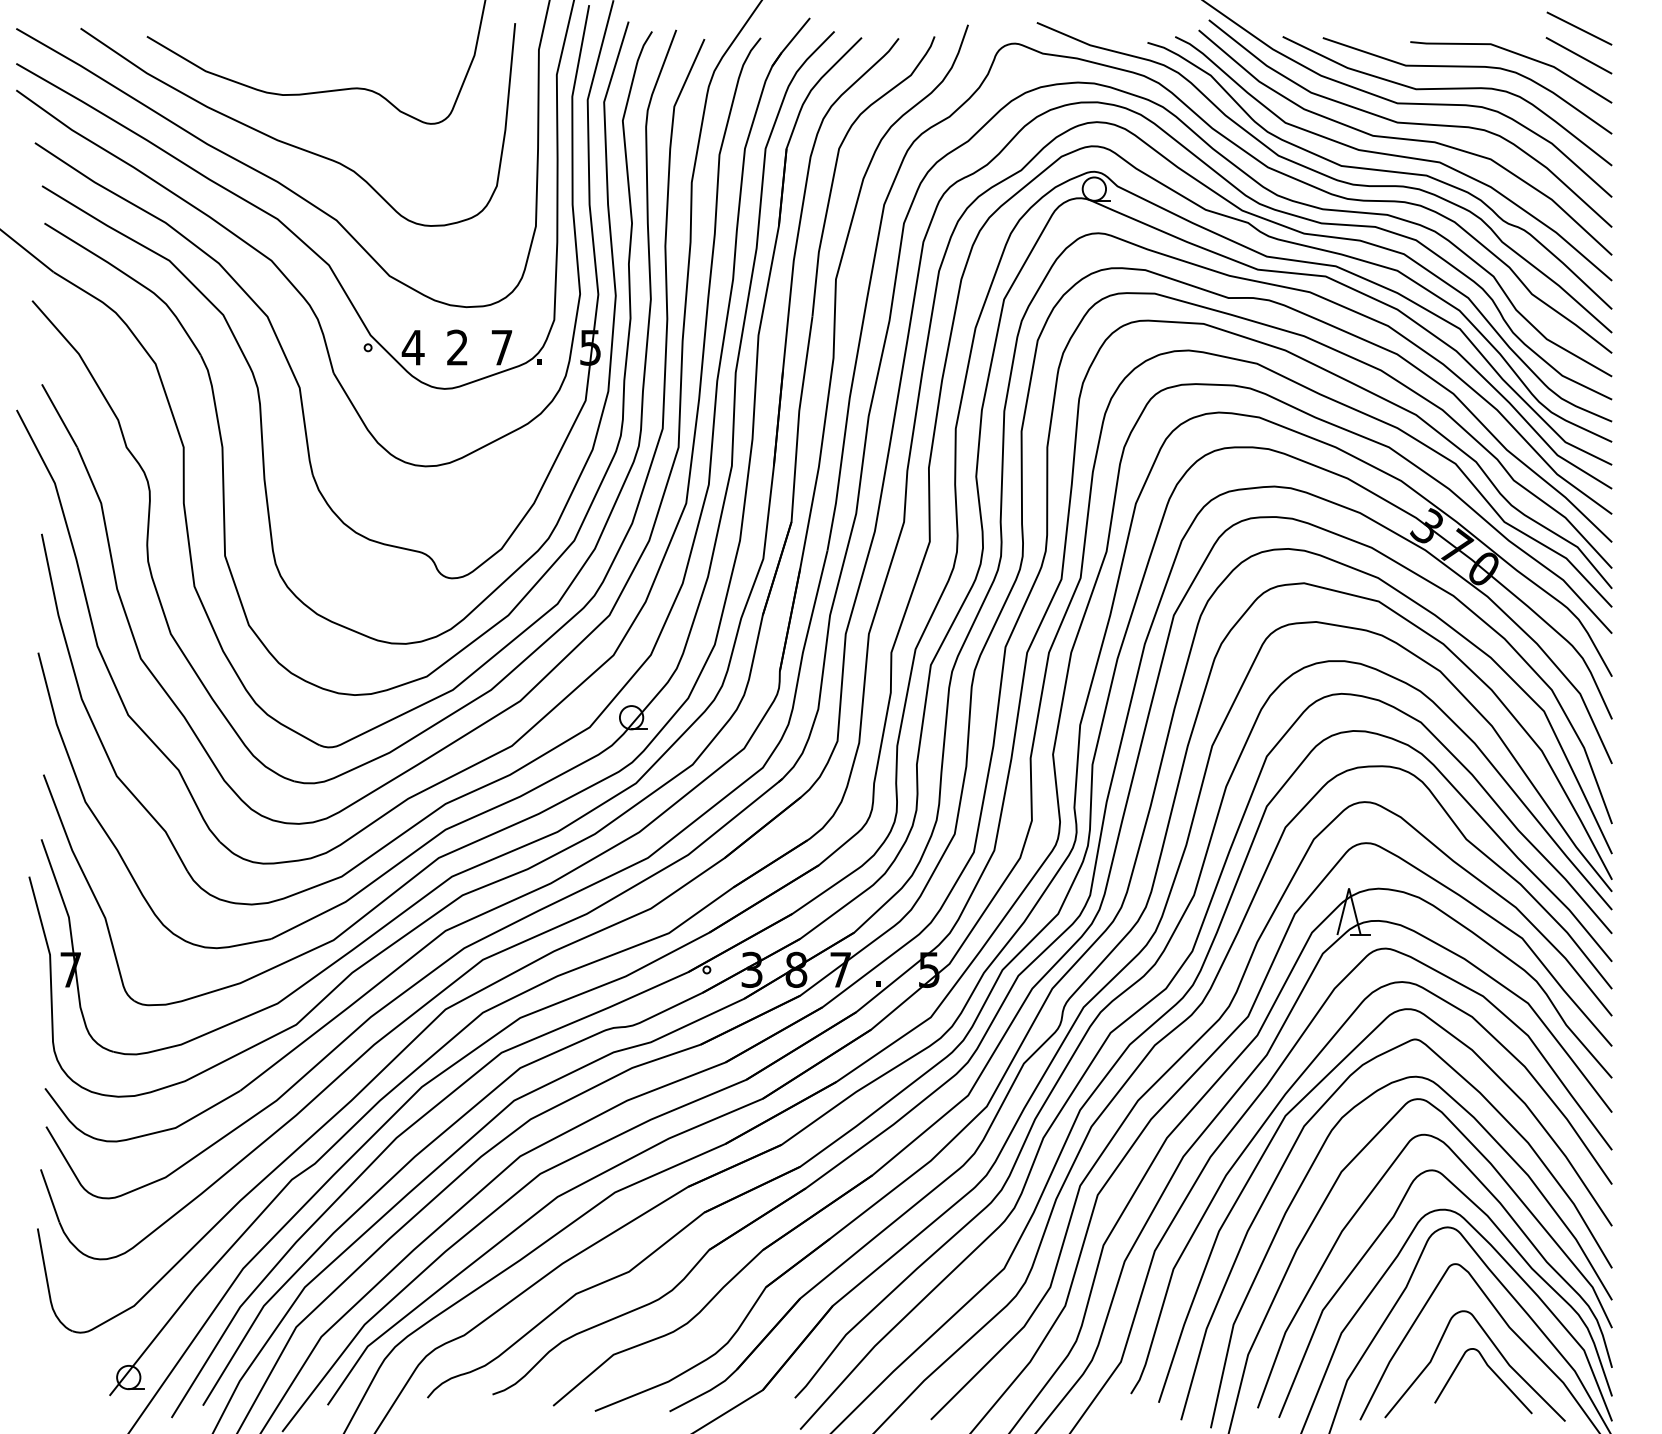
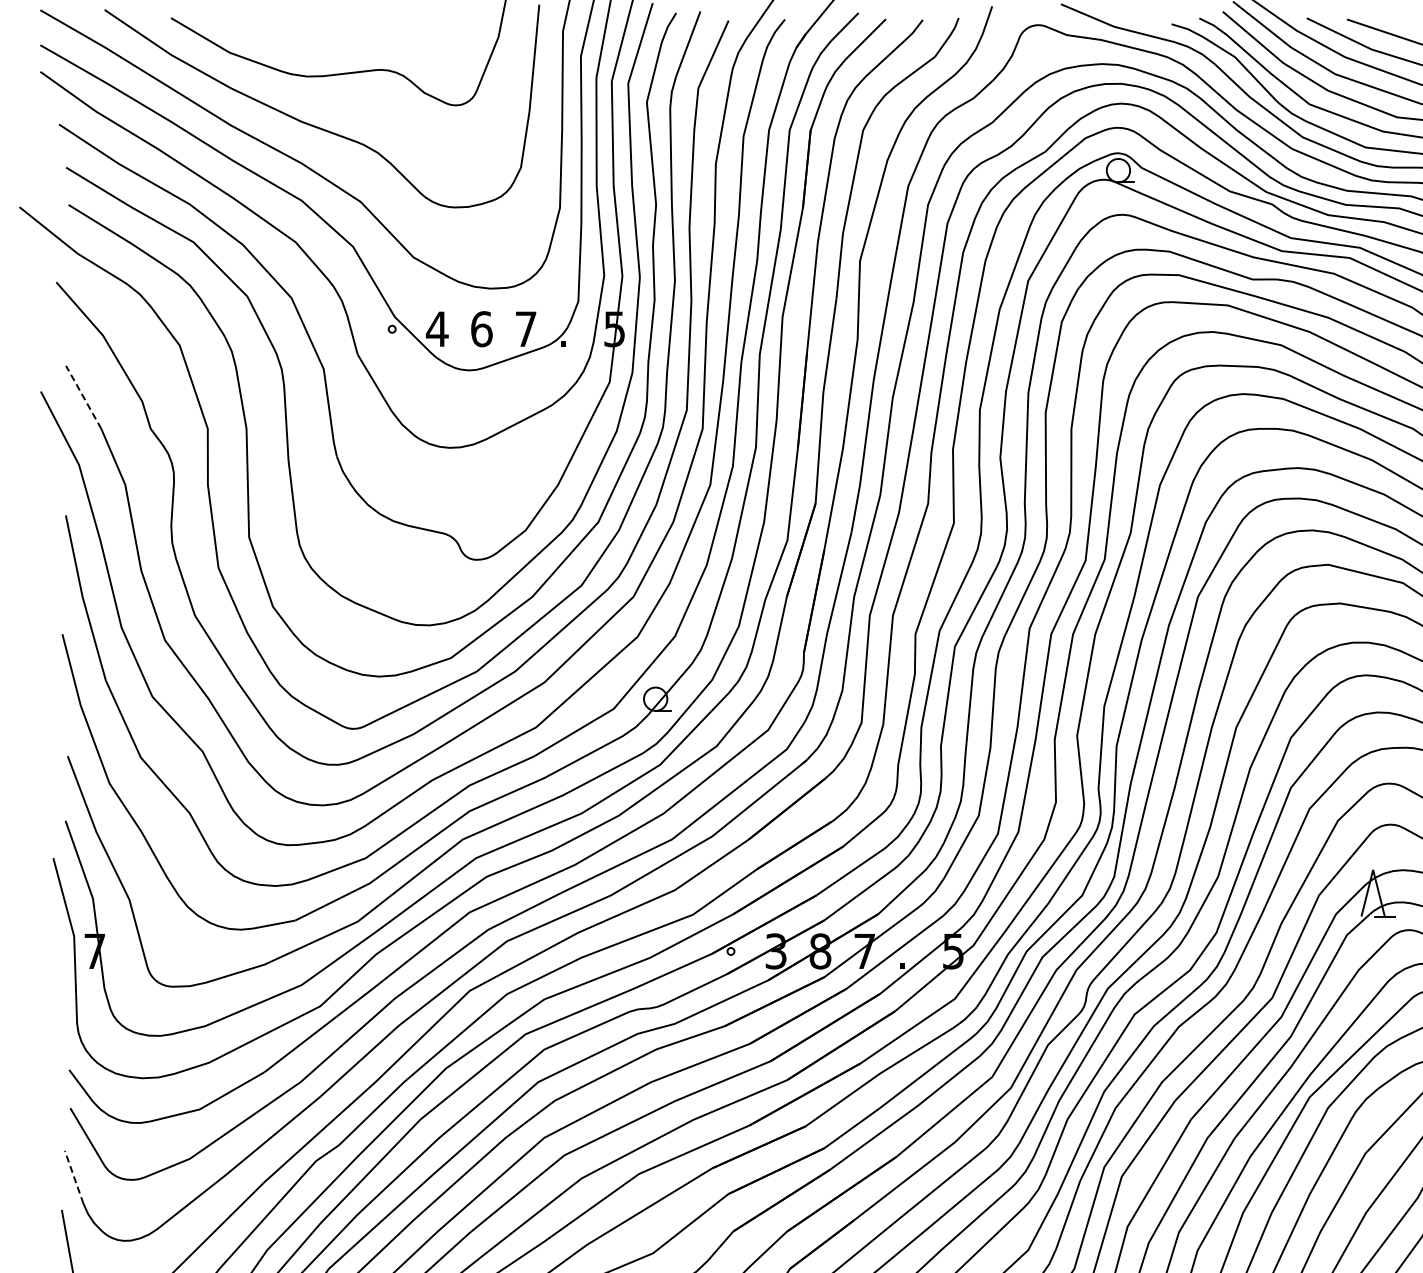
text: (457, 347) -> (481, 329), 2 -> 6
line: (59, 415) -> (83, 397), solid -> dashed
line: (49, 1195) -> (73, 1177), solid -> dashed

